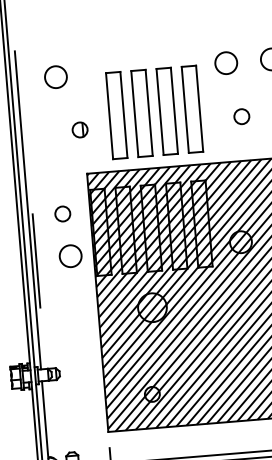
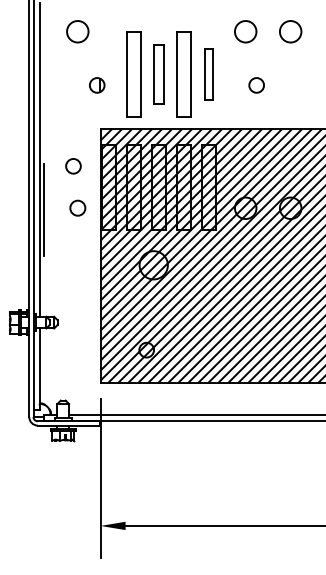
part: (192, 109) -> (208, 74), size x0.6
part: (141, 113) -> (158, 74), size x0.7
circle: (70, 255) -> (77, 207), size x0.7

